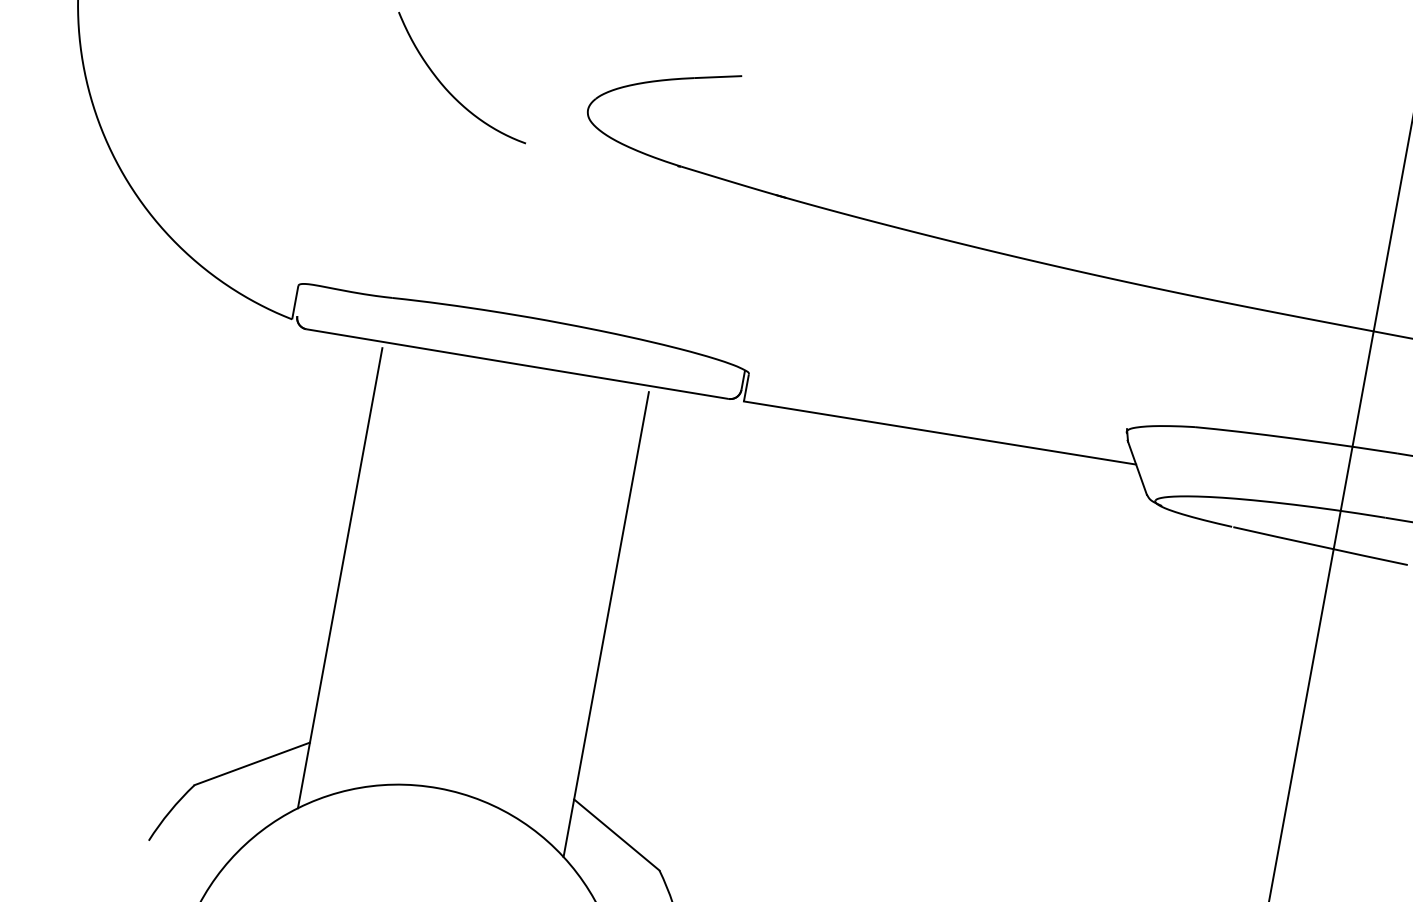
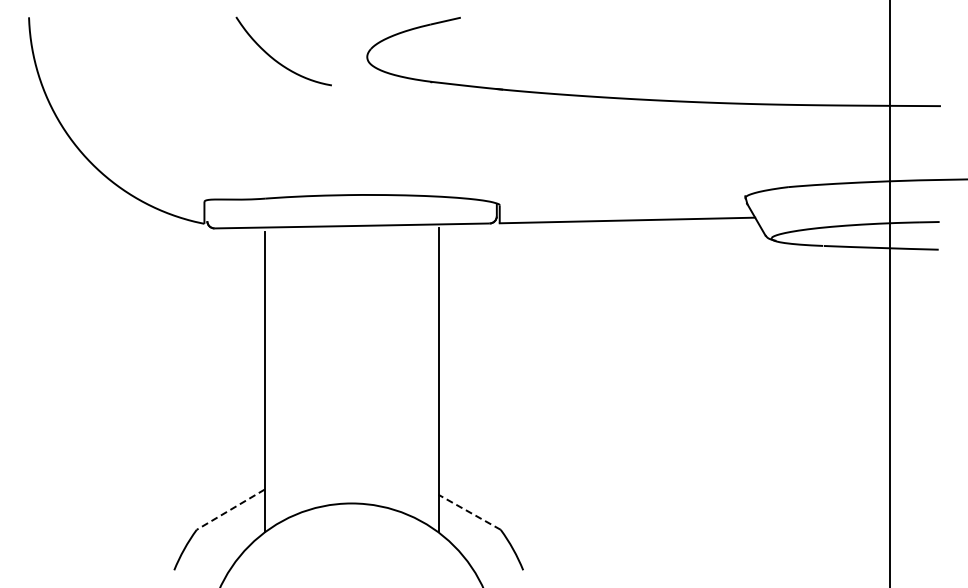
line: (251, 763) -> (230, 509), solid -> dashed
line: (616, 835) -> (469, 512), solid -> dashed

